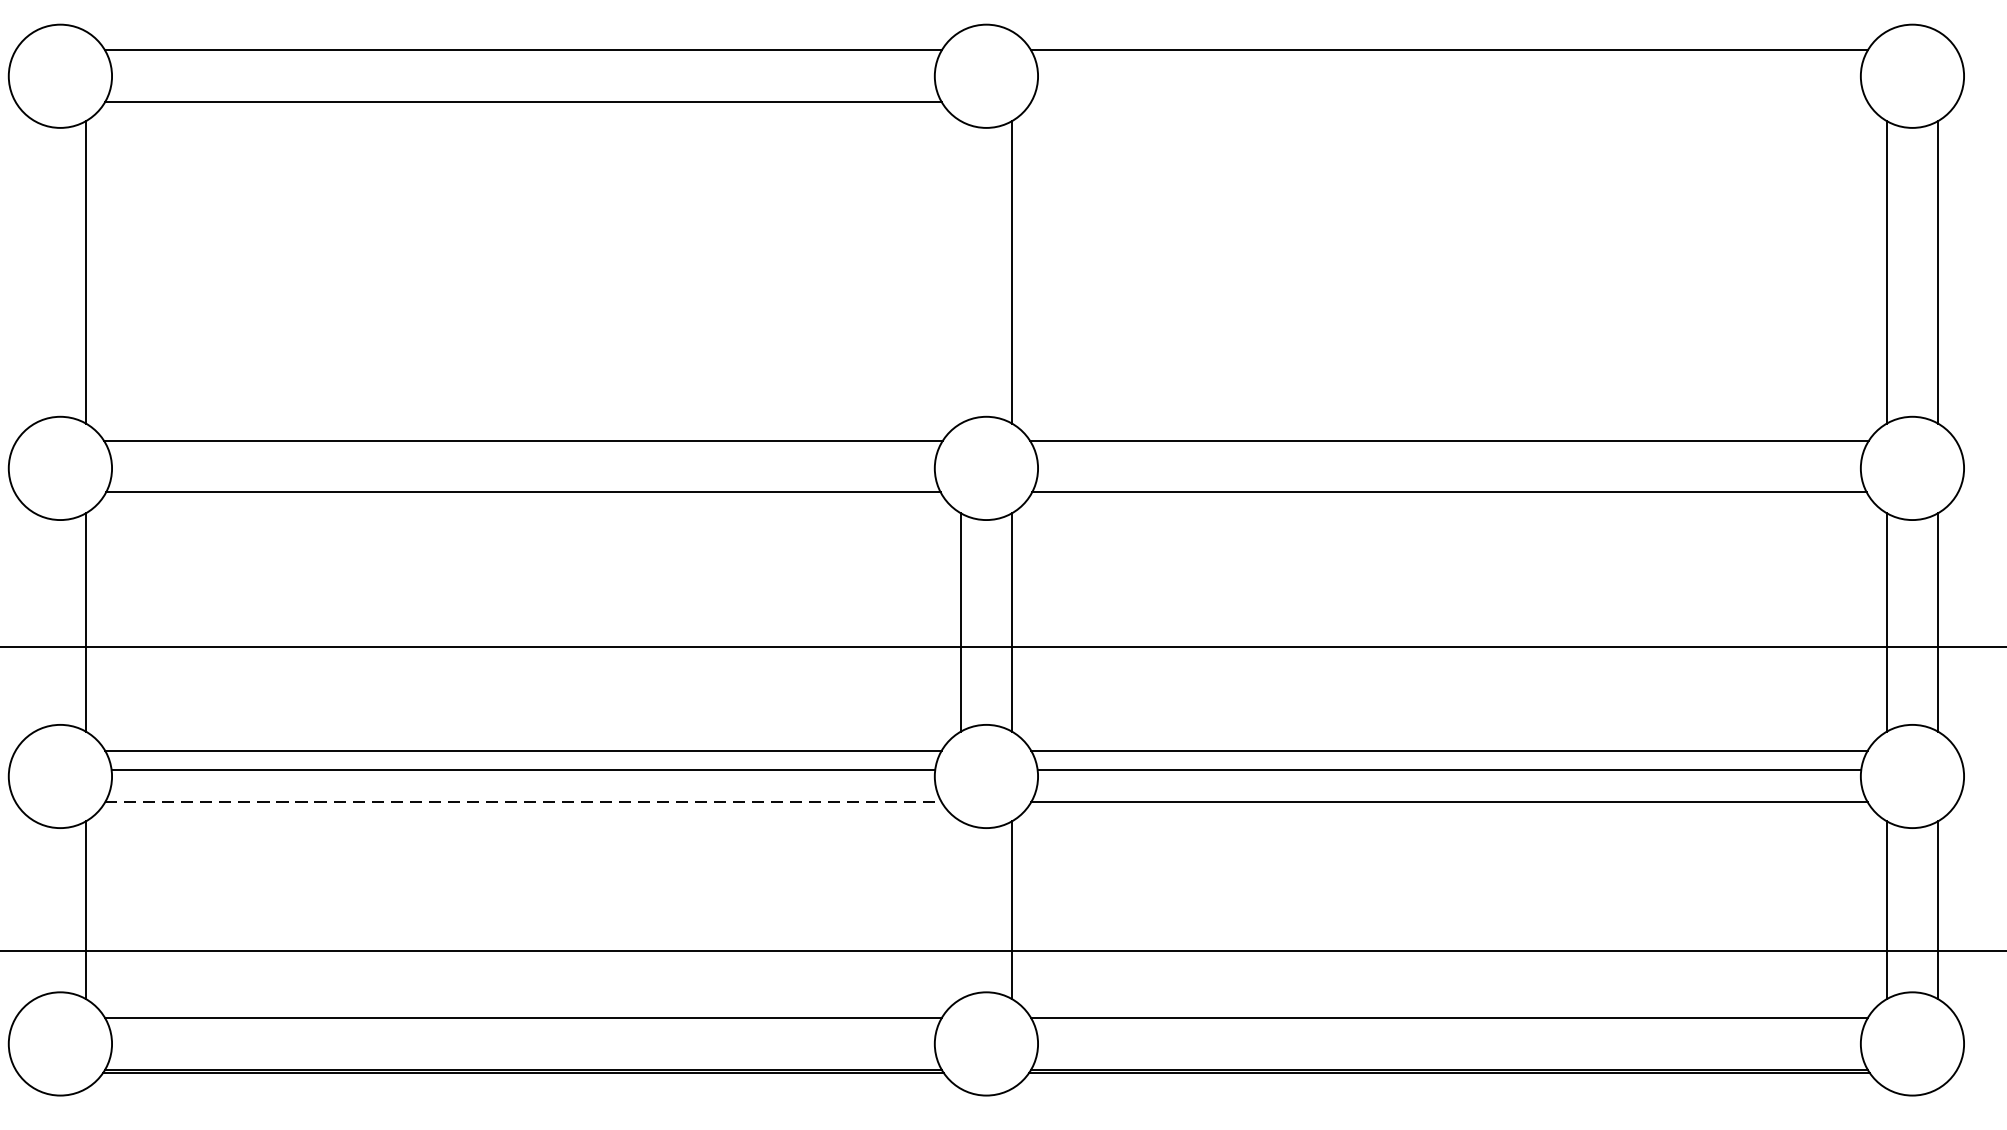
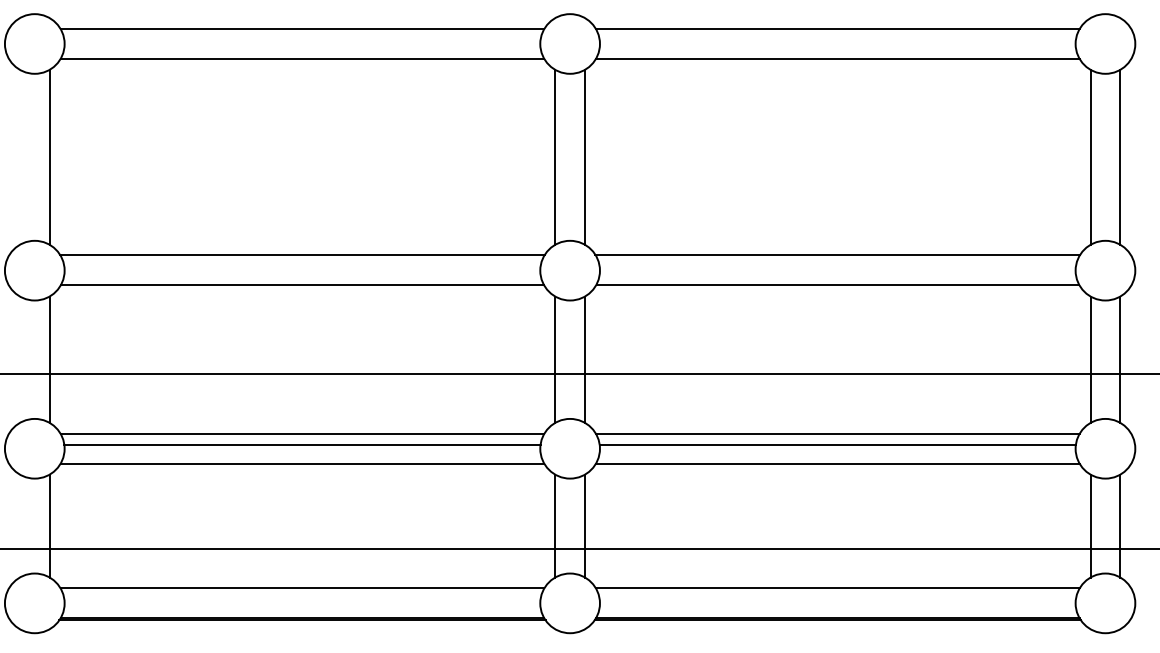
line: (1448, 101) -> (837, 58), added
line: (961, 270) -> (555, 156), added
line: (523, 801) -> (302, 463), dashed -> solid
line: (961, 909) -> (555, 525), added

